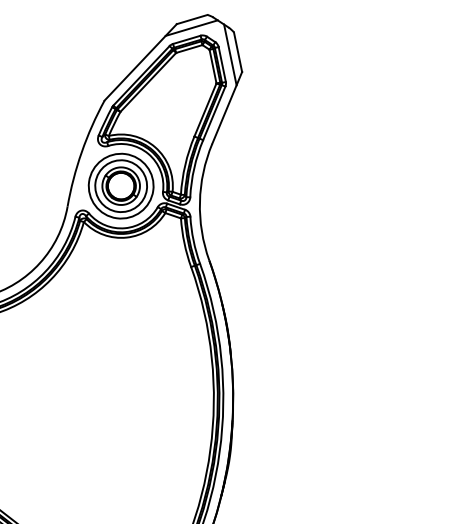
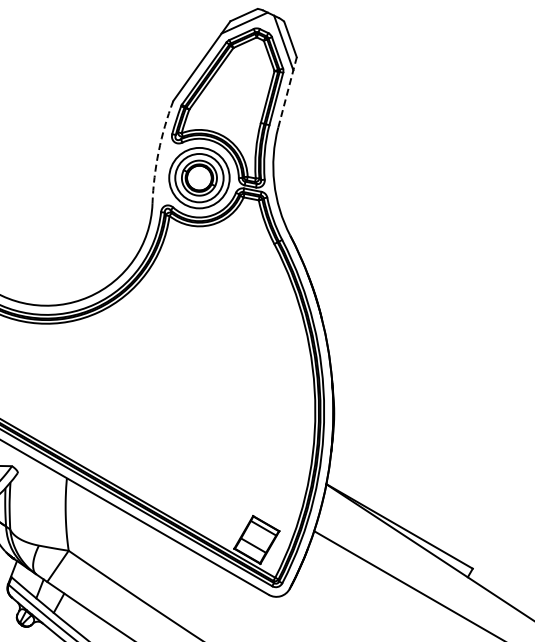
line: (227, 106) -> (287, 91), solid -> dashed
arc: (81, 151) -> (158, 151), solid -> dashed

